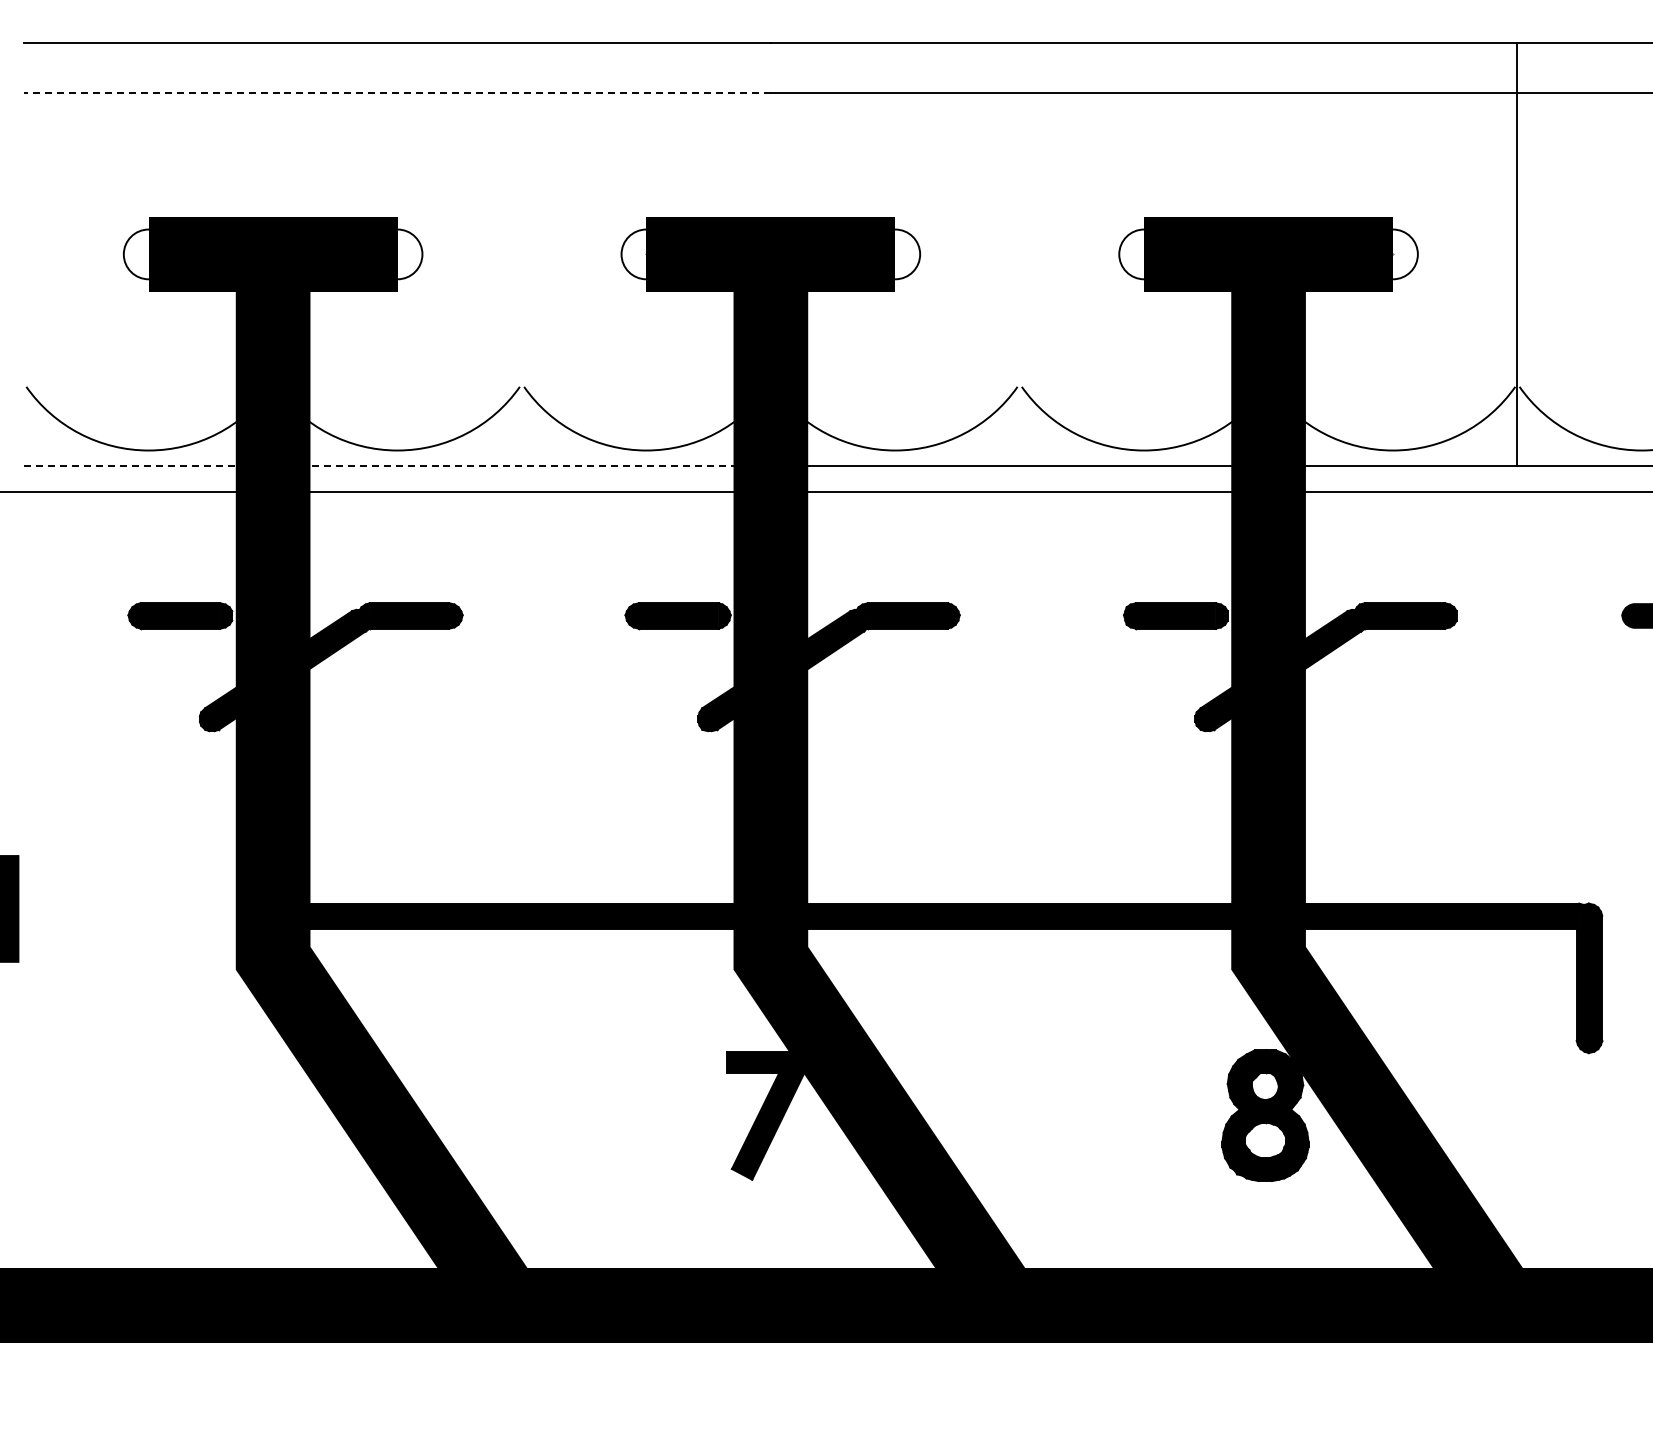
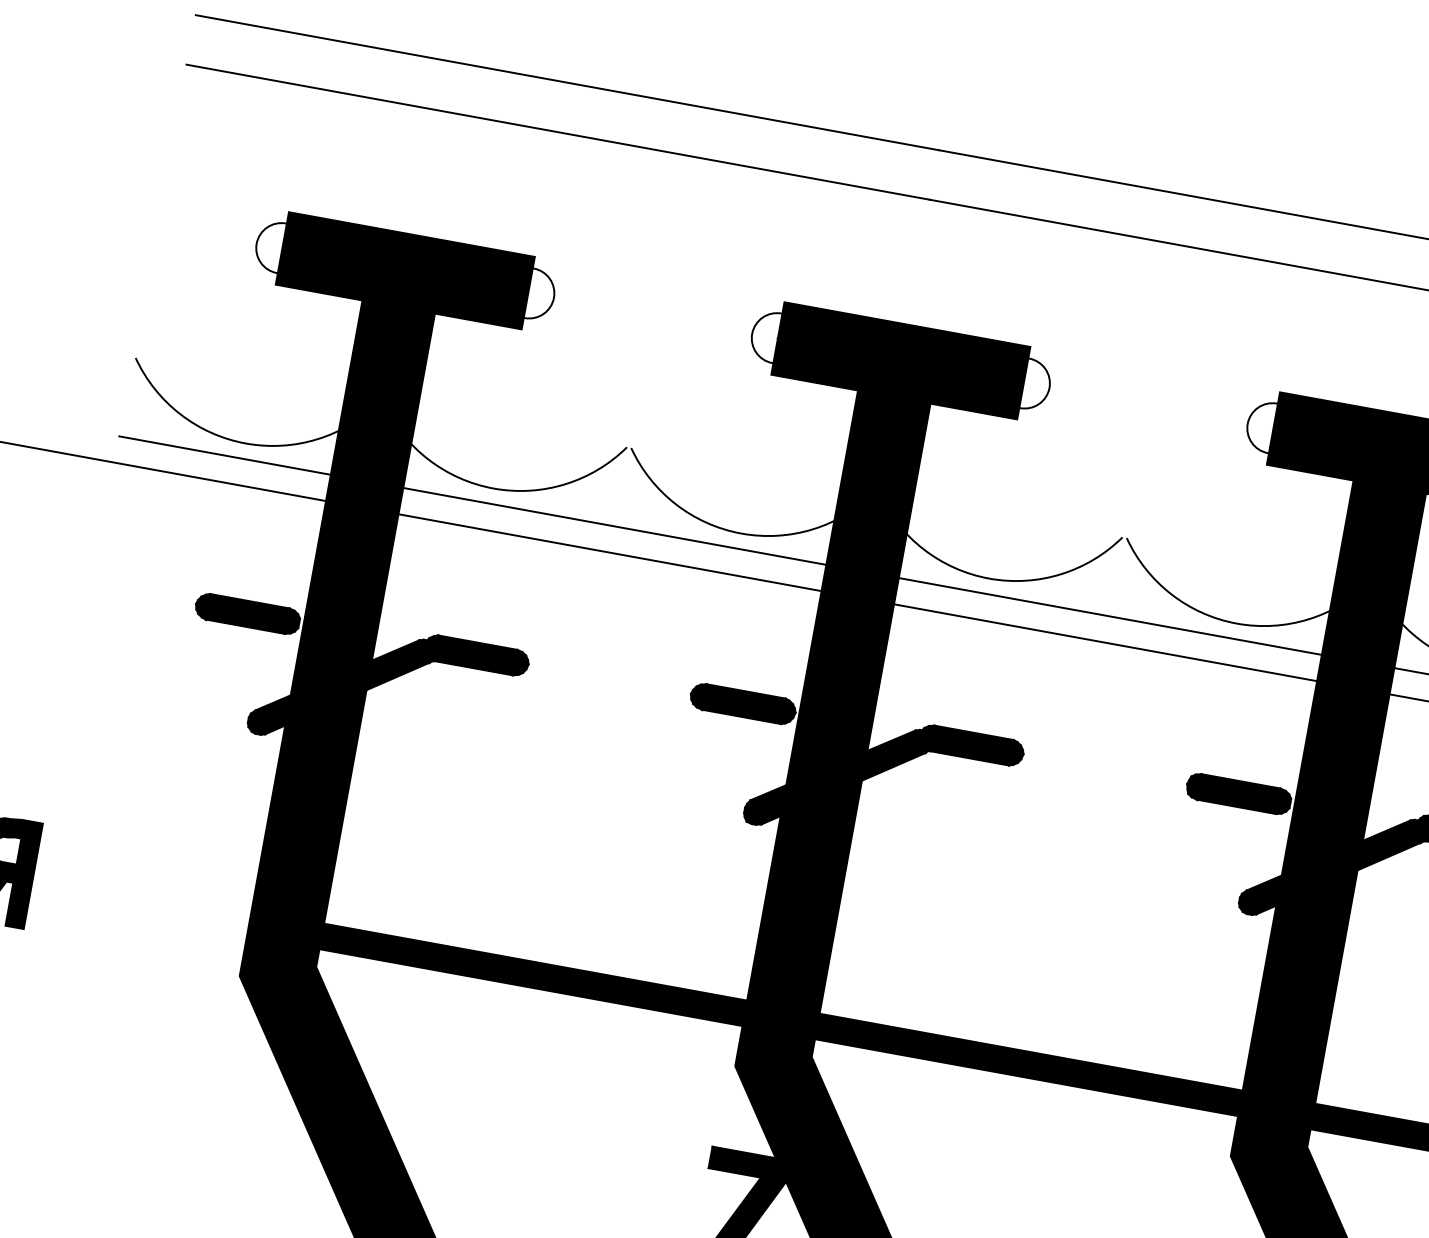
line: (396, 92) -> (557, 131), dashed -> solid
line: (398, 465) -> (491, 503), dashed -> solid

